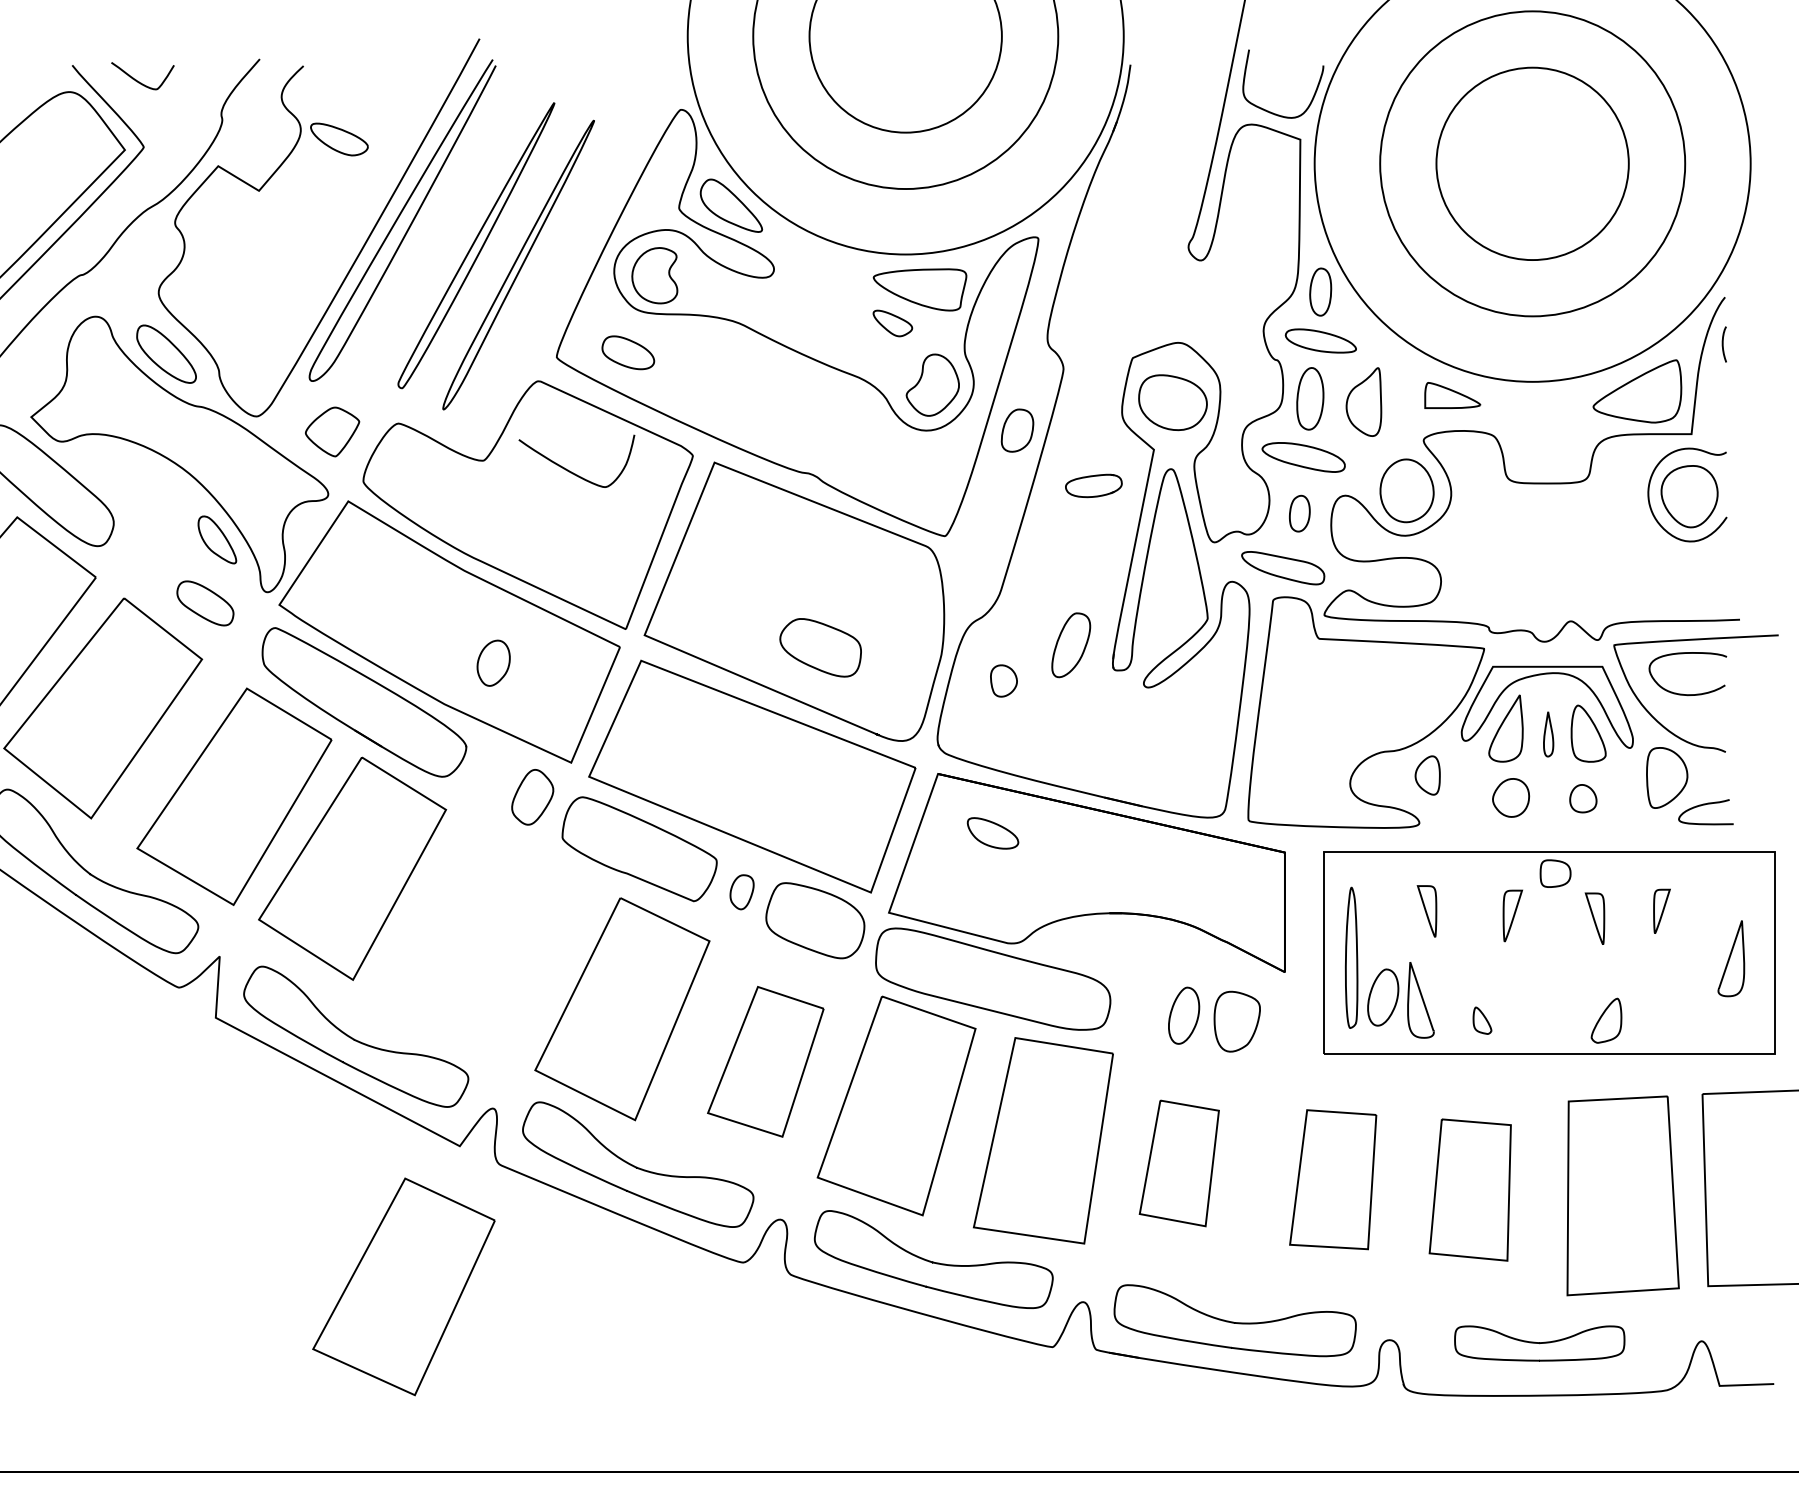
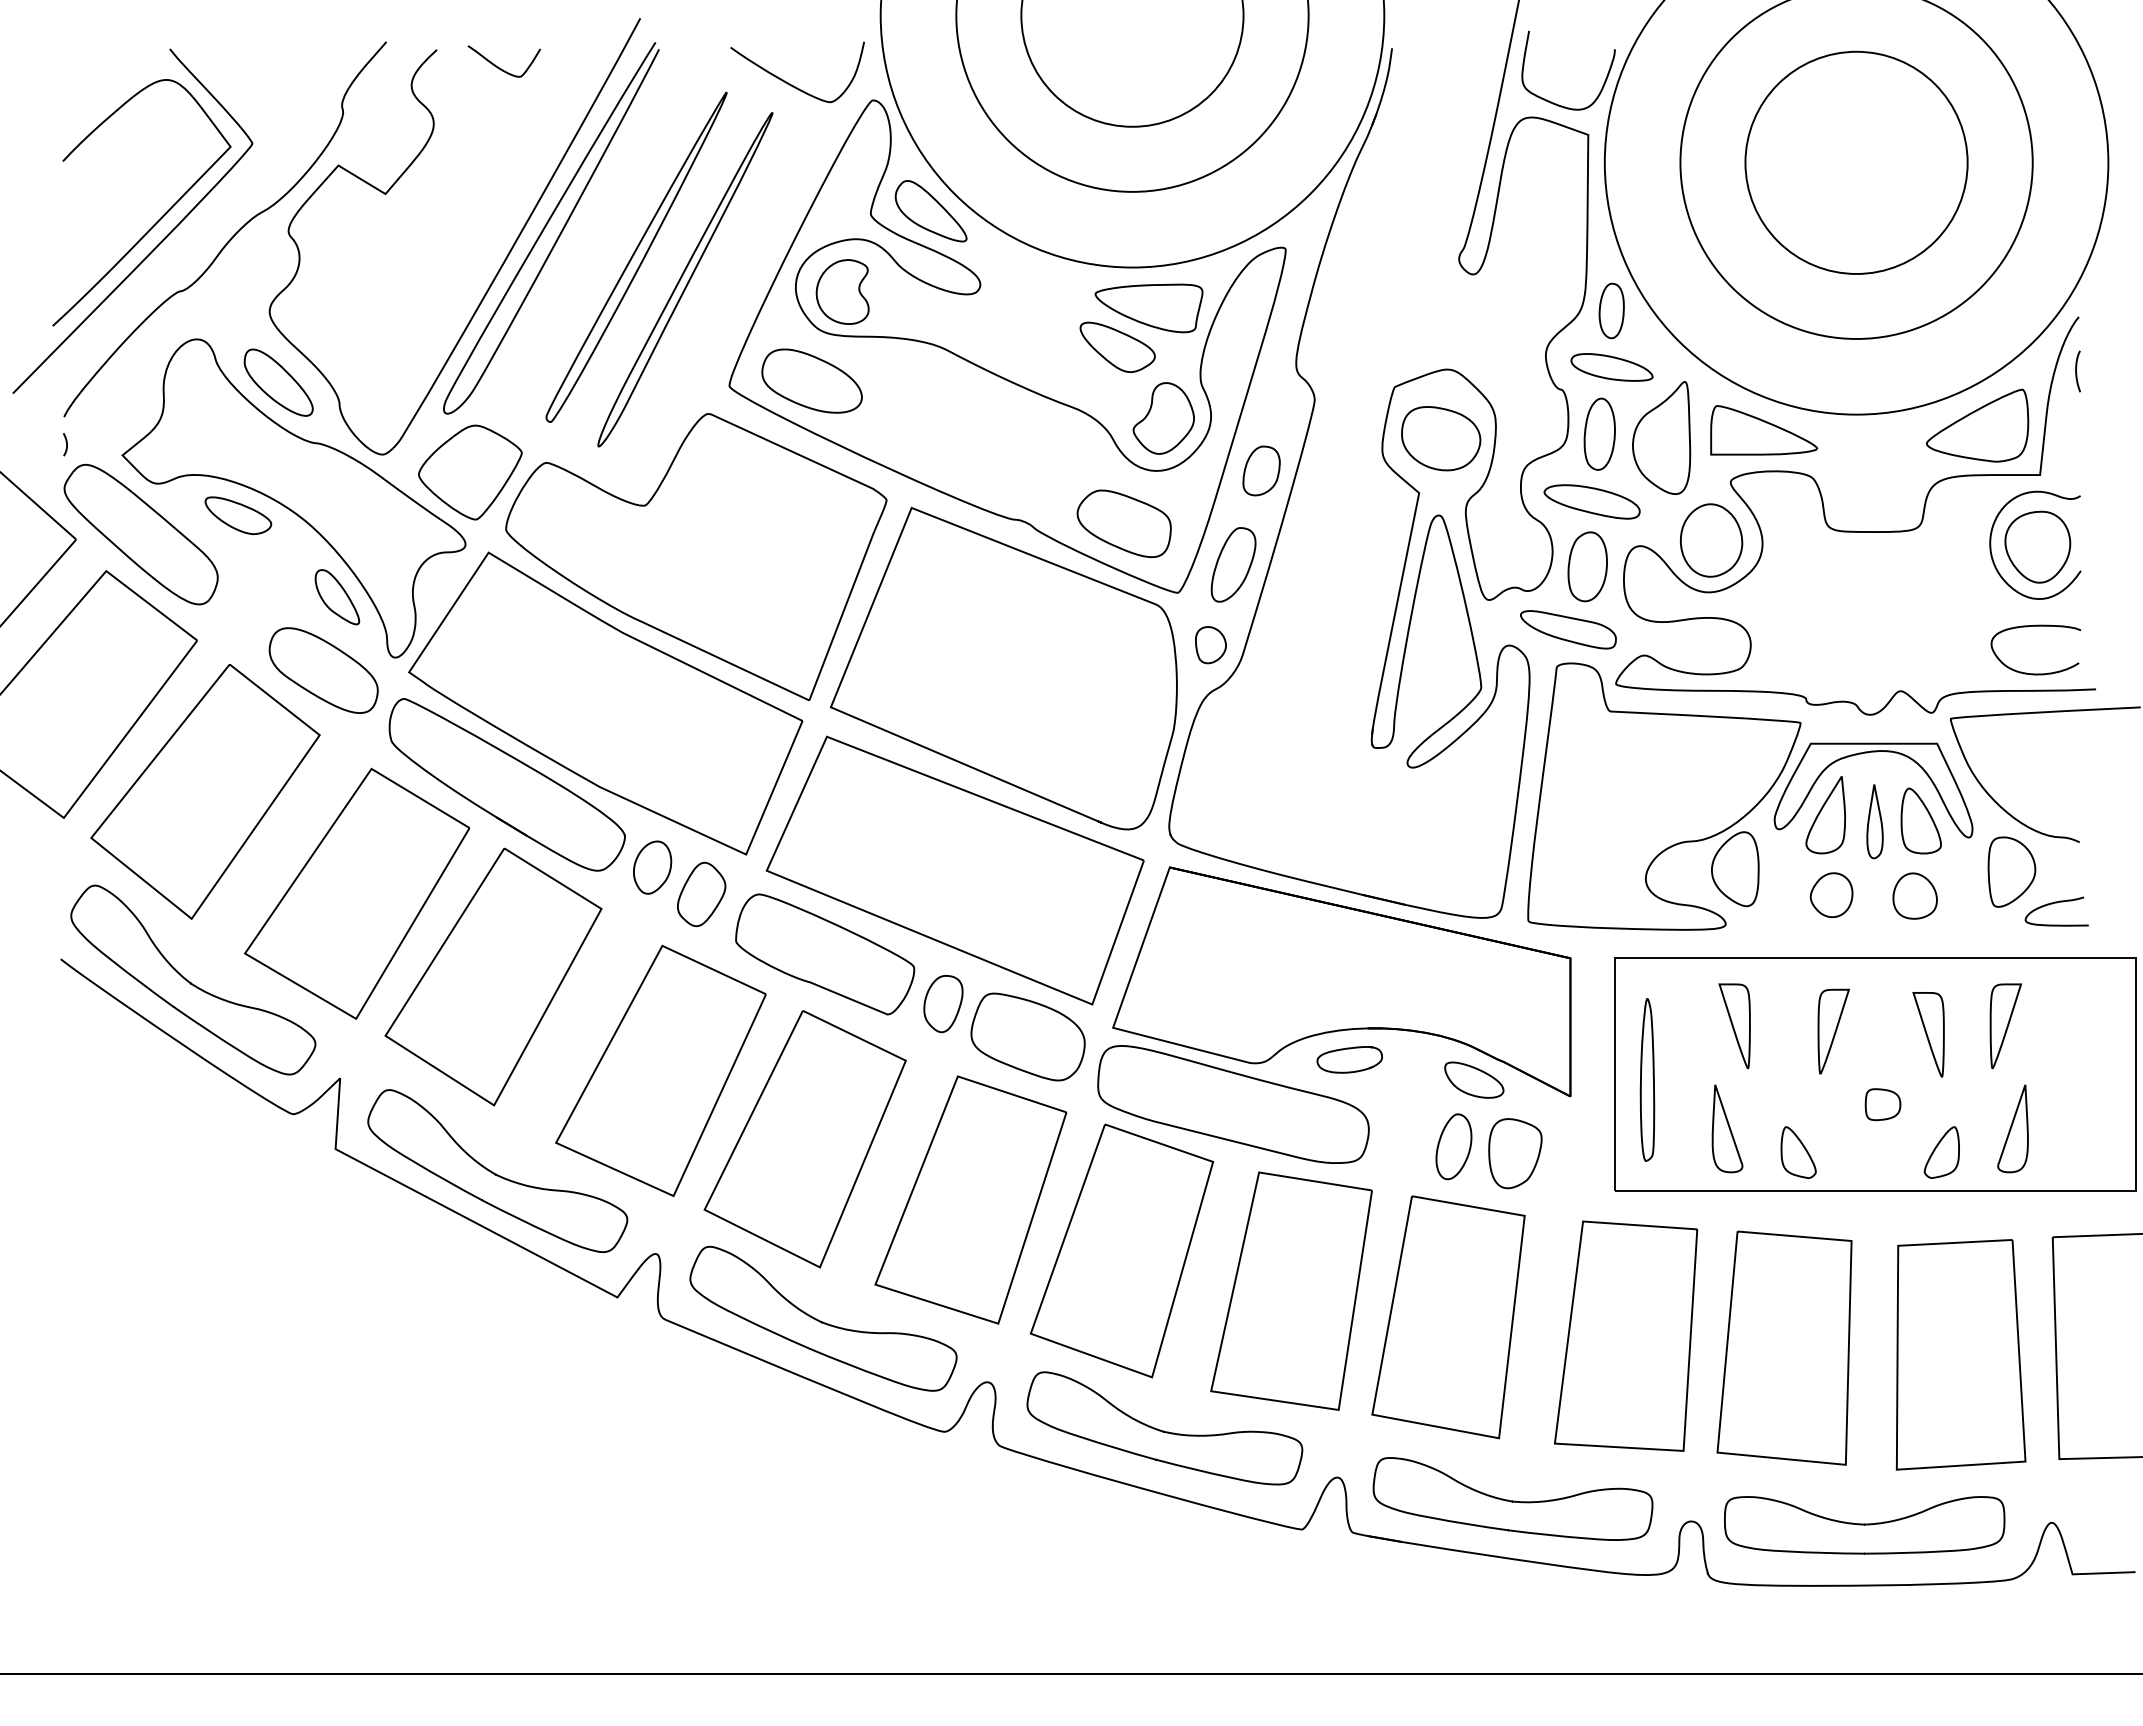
curve: (137, 80) -> (498, 66), moved
part: (339, 139) -> (238, 515), moved
part: (892, 322) -> (1117, 346), size x1.67
part: (627, 352) -> (811, 380), size x1.67
part: (1452, 395) -> (1764, 430), size x1.67
part: (1363, 401) -> (1661, 437), size x1.43
part: (332, 431) -> (470, 472), size x1.67
curve: (570, 470) -> (790, 83), moved
part: (1093, 485) -> (1349, 1059), moved
part: (1299, 513) -> (1587, 566), size x1.67
part: (205, 603) -> (323, 670), size x1.67
part: (1071, 644) -> (1233, 564), moved
part: (820, 647) -> (1123, 523), moved
curve: (1687, 653) -> (2035, 626), moved
part: (493, 663) -> (652, 867), moved
part: (1003, 681) -> (1210, 645), moved
part: (1548, 734) -> (1874, 821), size x1.43
part: (1427, 775) -> (1735, 869), size x1.67
part: (1582, 798) -> (1914, 895), size x1.43
part: (993, 832) -> (1474, 1079), moved
part: (1555, 873) -> (1882, 1104), moved
part: (742, 892) -> (943, 1004), size x1.43
part: (1426, 911) -> (1734, 1026), size x1.43
part: (1661, 911) -> (2005, 1026), size x1.67
part: (1512, 915) -> (1833, 1031), size x1.43
part: (1594, 918) -> (1928, 1034), size x1.43
part: (1730, 958) -> (2012, 1128), moved
part: (1382, 997) -> (1683, 1125), removed
part: (1482, 1020) -> (1798, 1152), size x1.67
part: (765, 1061) -> (970, 1199), size x1.43
part: (1179, 1163) -> (1448, 1317), size x1.67
part: (1333, 1179) -> (1626, 1335), size x1.43
part: (1470, 1189) -> (1784, 1347), size x1.43
part: (403, 1286) -> (660, 1070), moved
part: (1539, 1343) -> (1864, 1525), size x1.43

